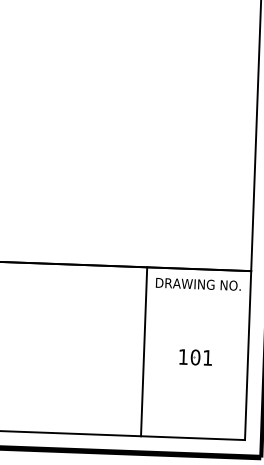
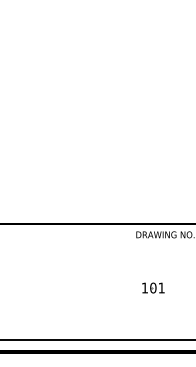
line: (143, 351) -> (129, 282), removed
part: (195, 356) -> (153, 287), moved

